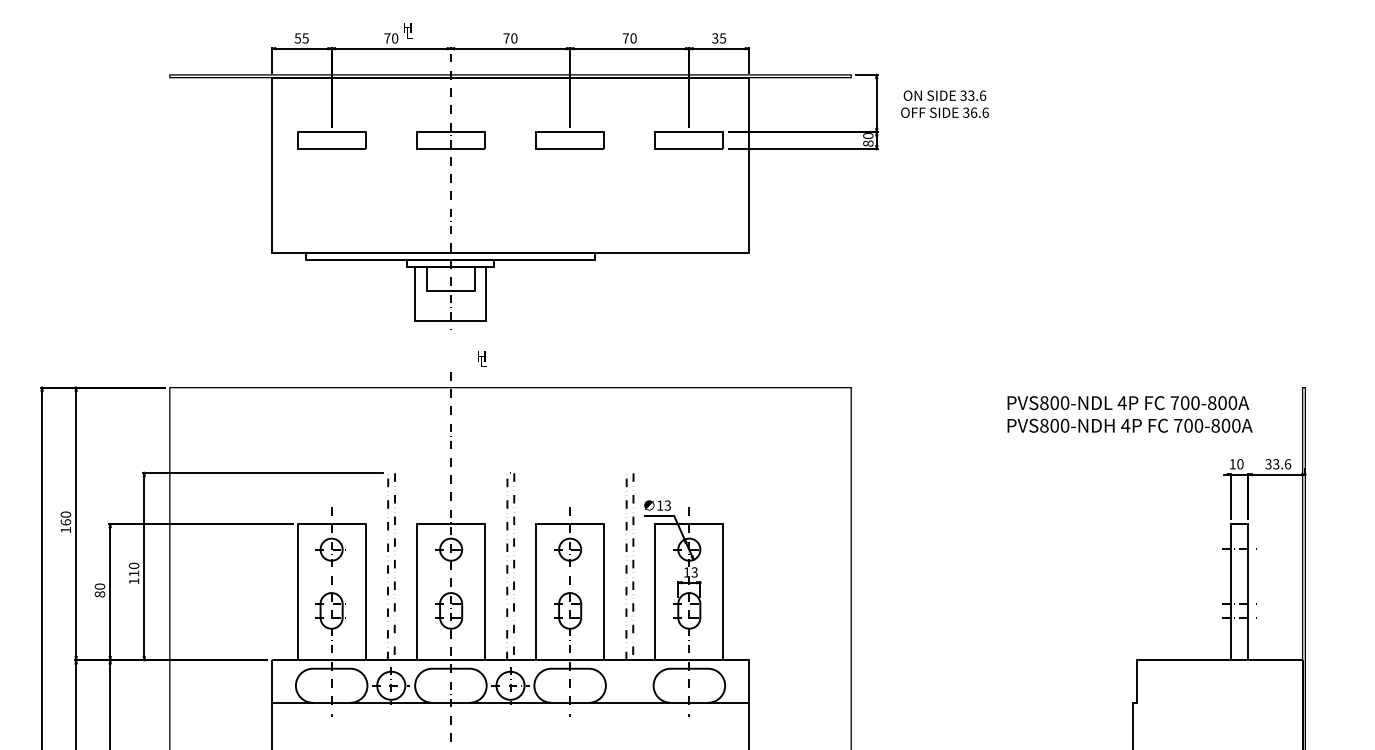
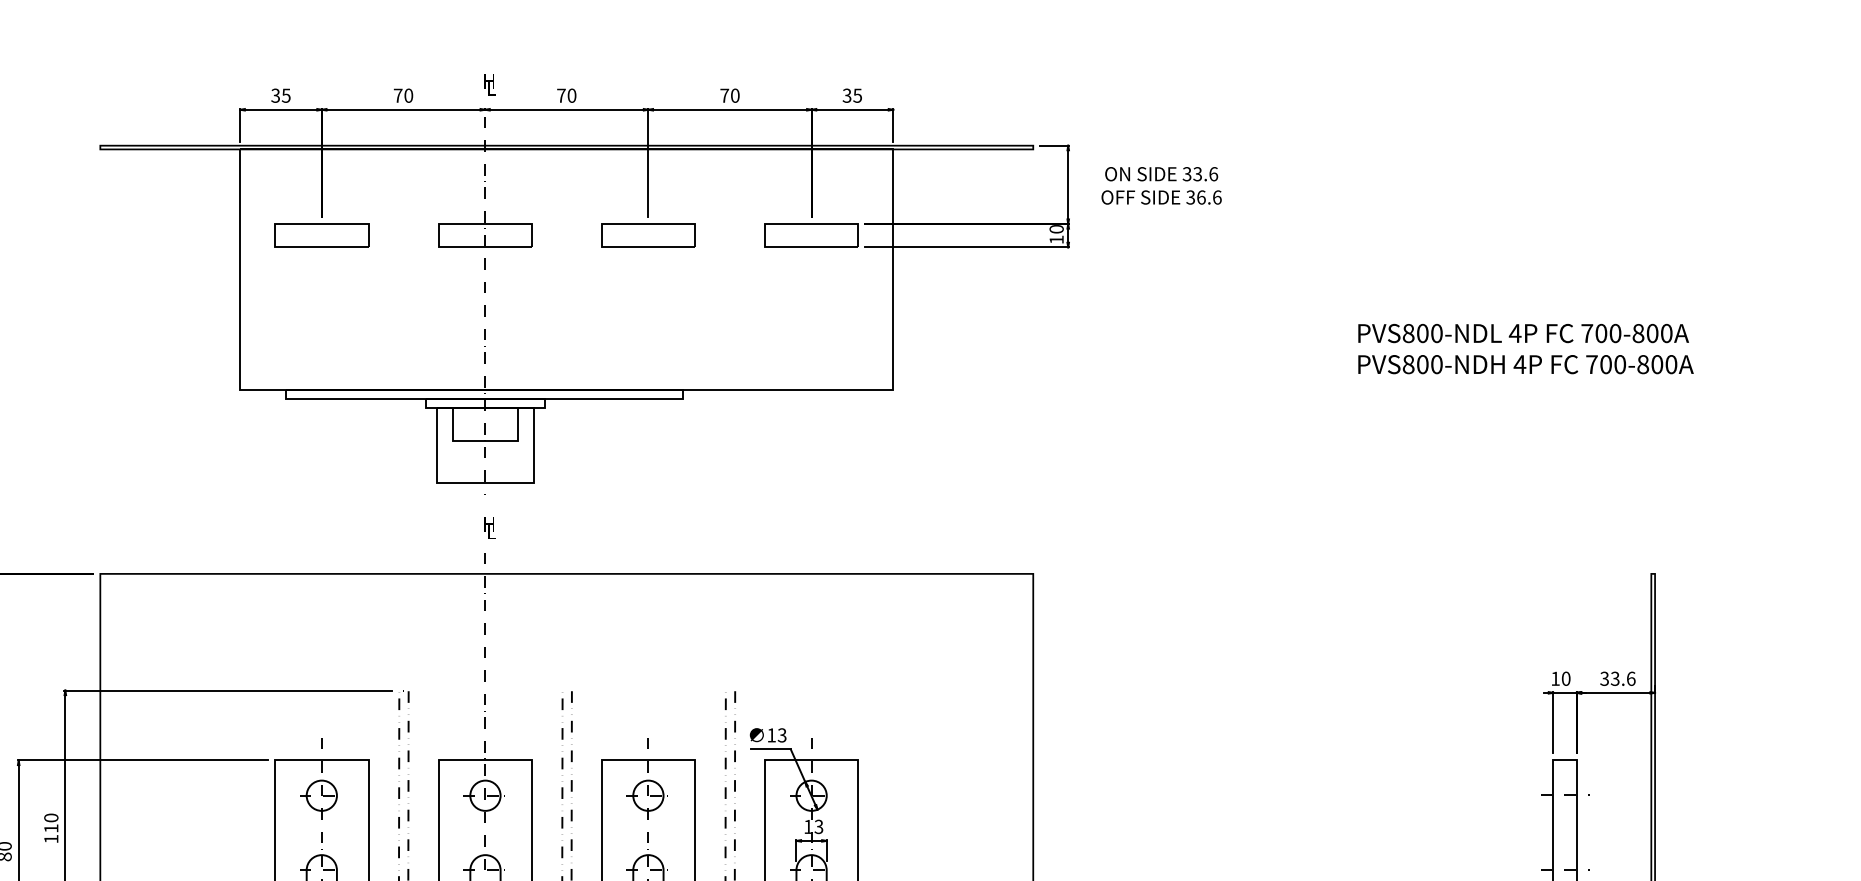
text: (408, 30) -> (490, 84), moved
text: (297, 37) -> (275, 94), 55 -> 35
text: (868, 143) -> (1056, 239), 80 -> 10
text: (482, 358) -> (490, 527), moved
text: (1129, 414) -> (1525, 349), moved

